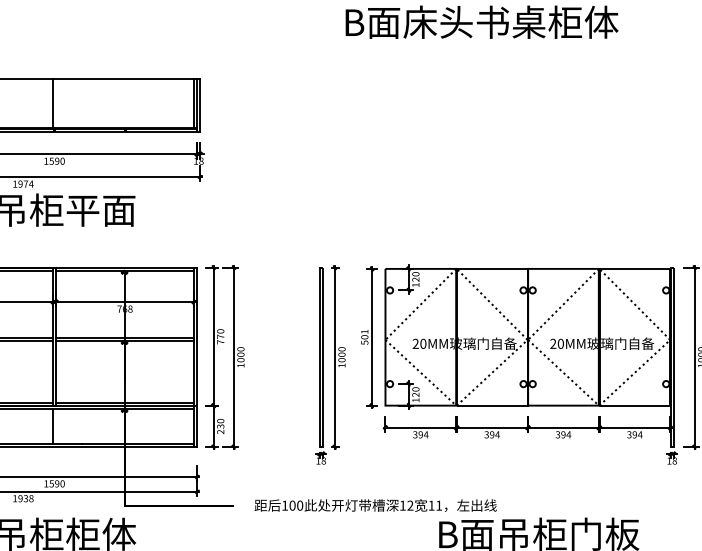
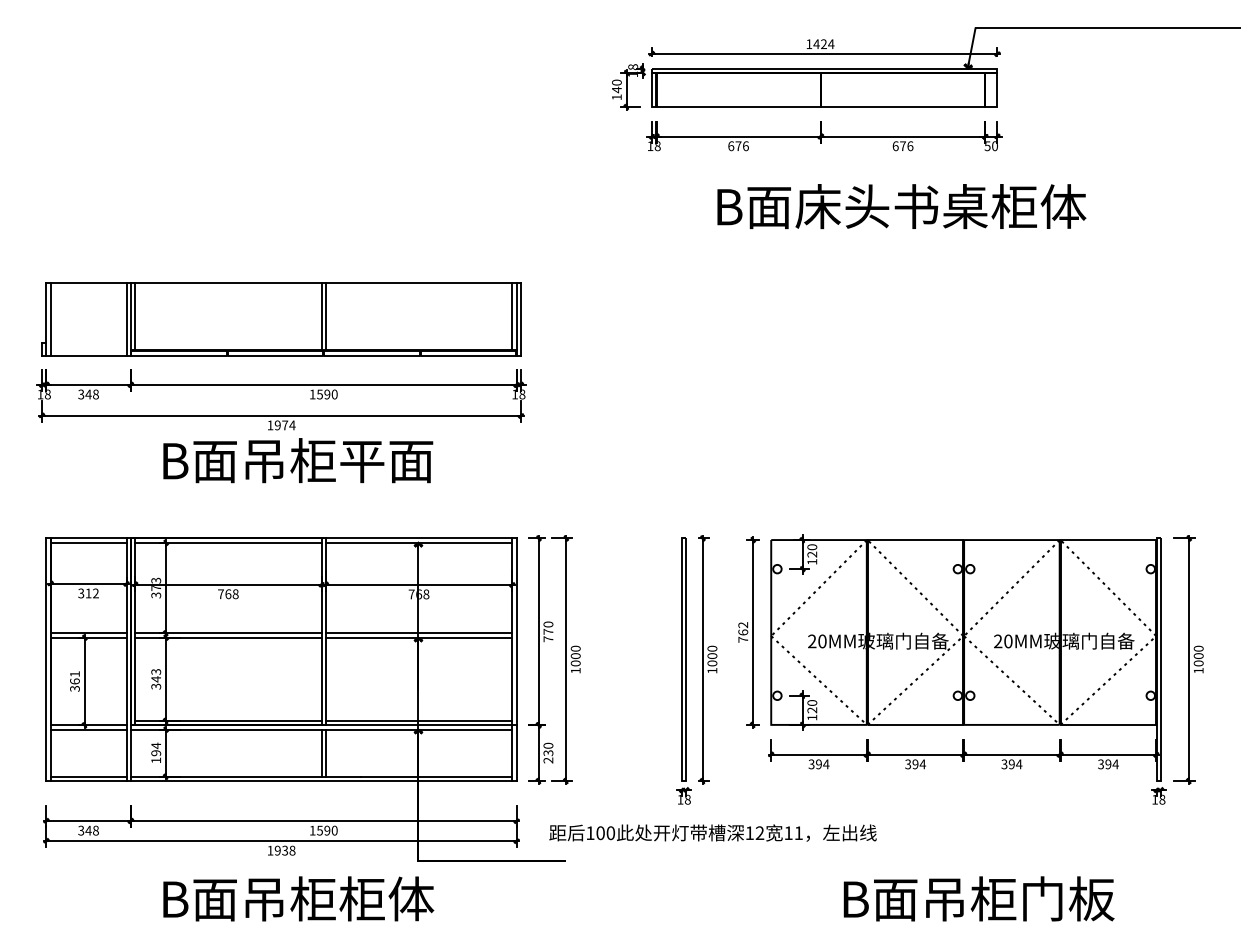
line: (55, 102) -> (325, 315), added
text: (364, 337) -> (743, 632), 501 -> 762
line: (55, 426) -> (325, 752), added
text: (375, 505) -> (712, 832), moved

